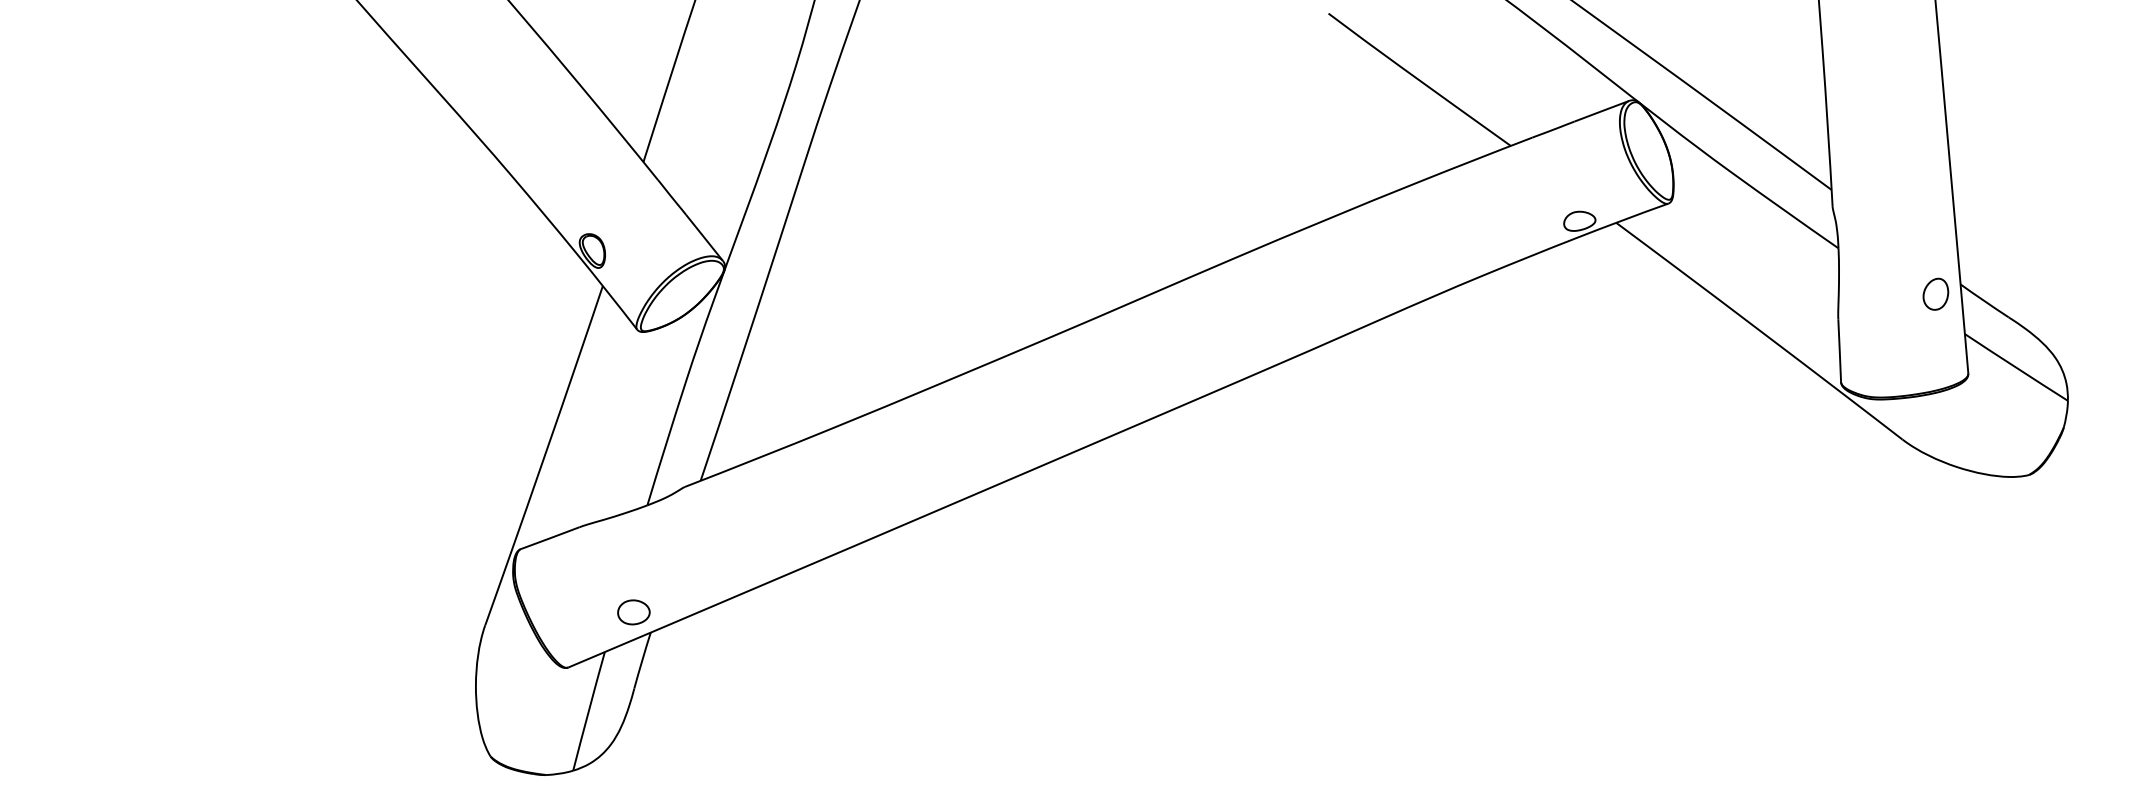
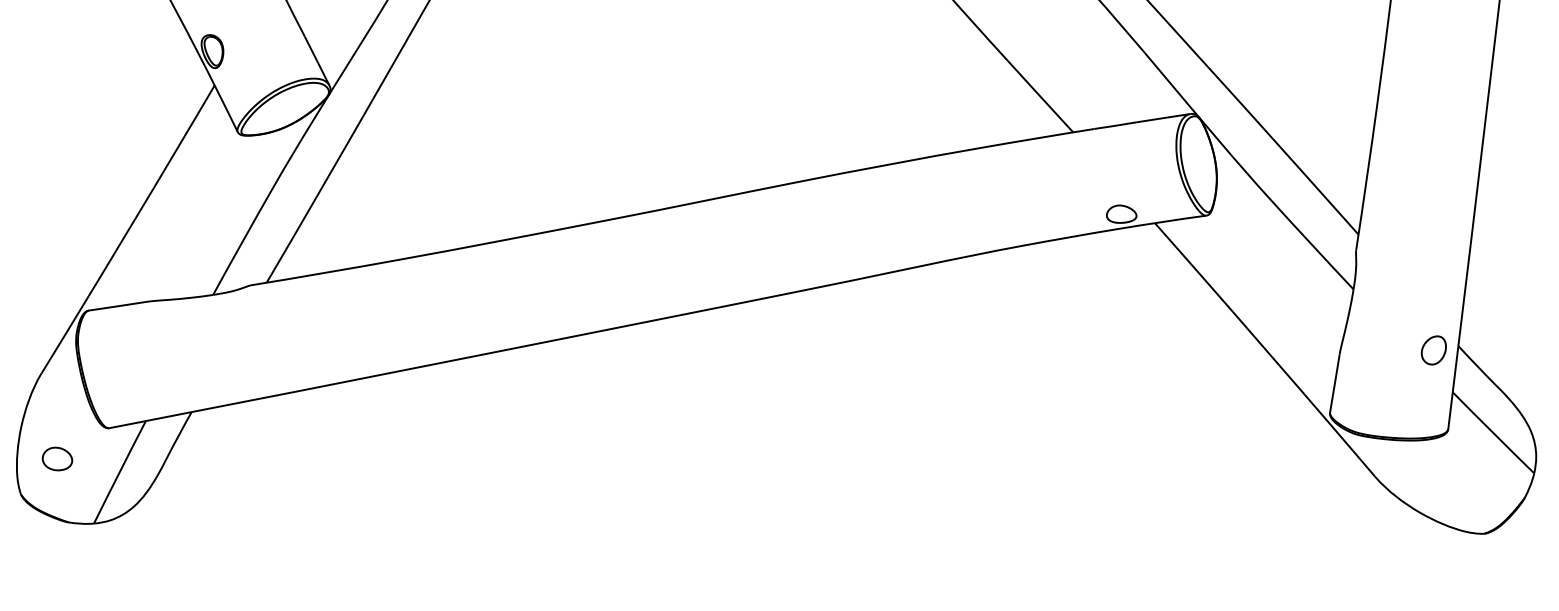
part: (633, 612) -> (57, 459), moved

